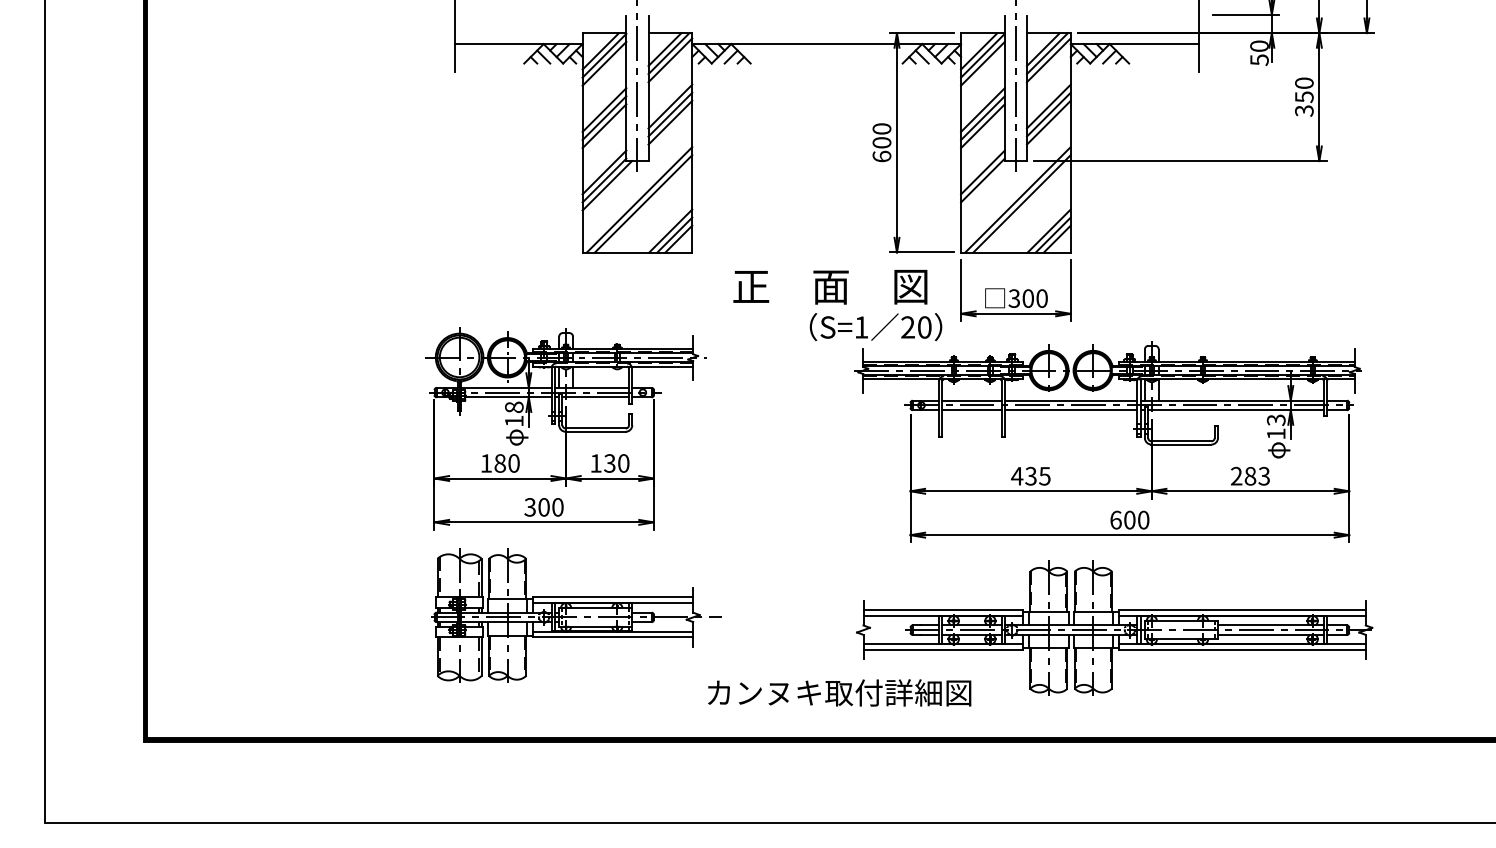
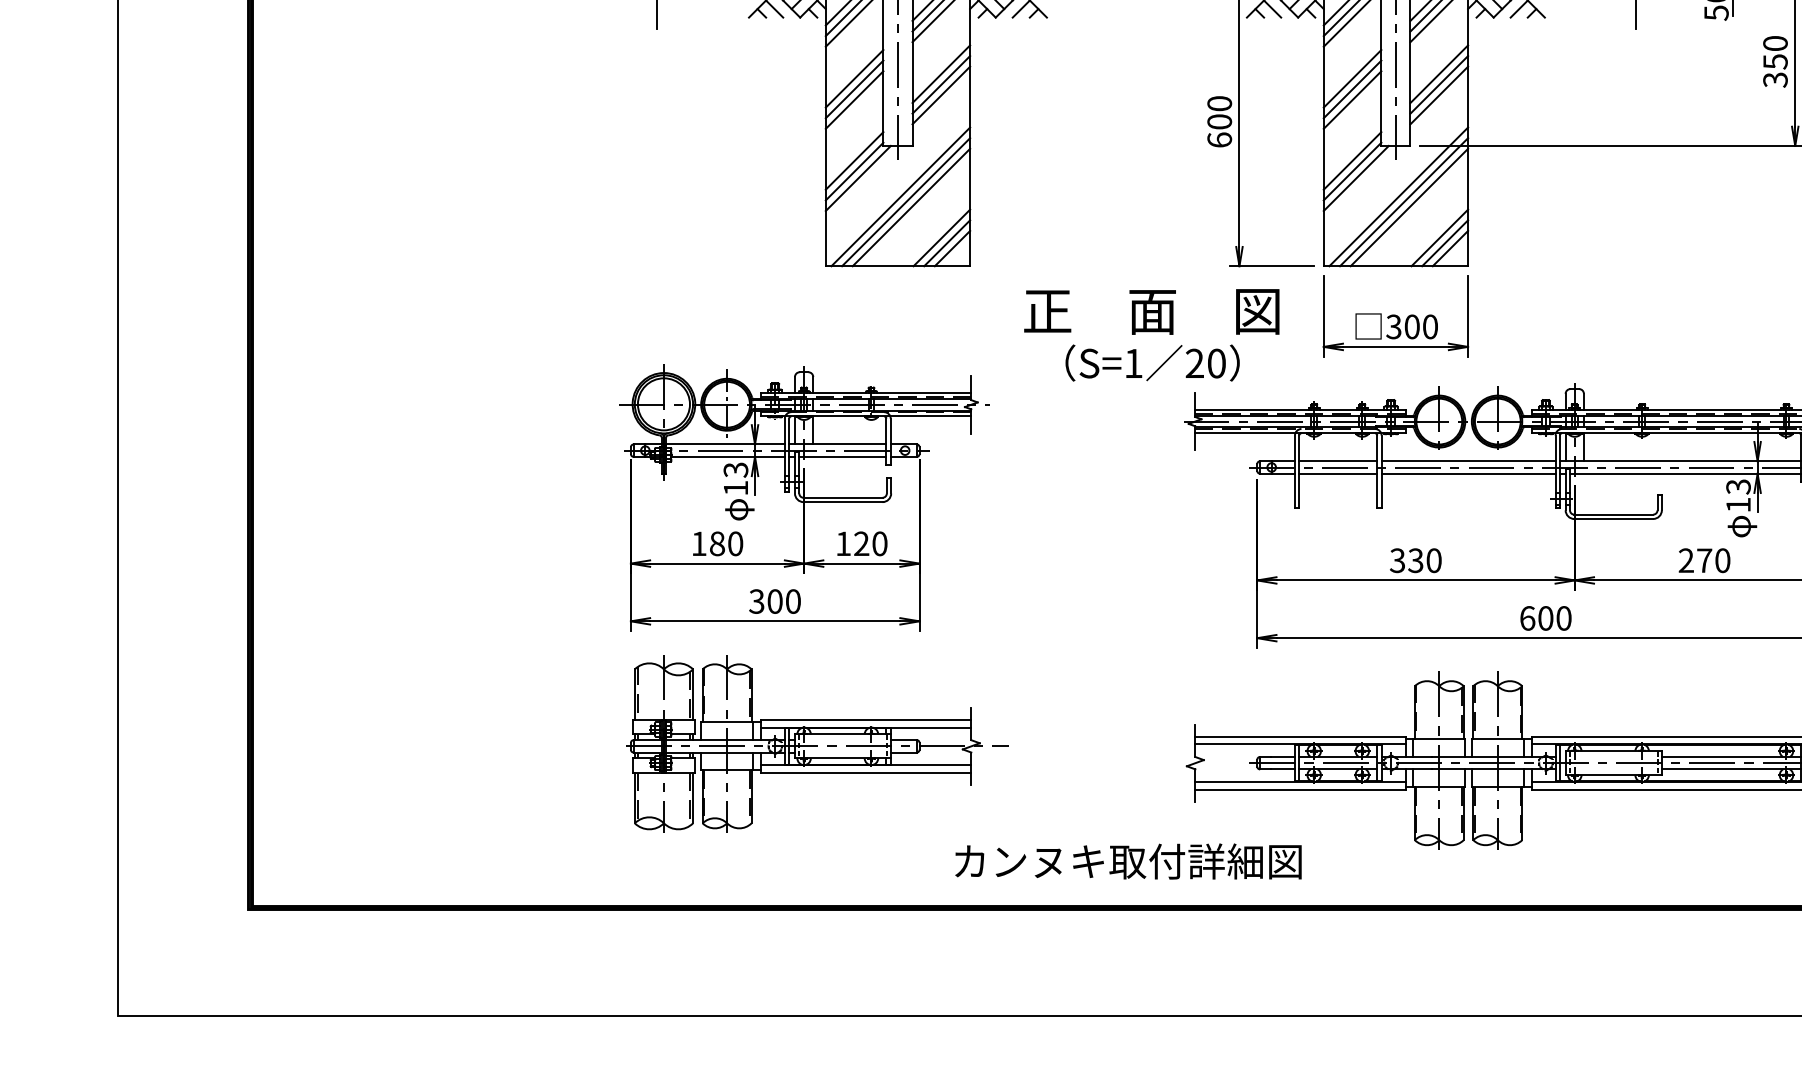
line: (985, 185) -> (1355, 178), added
line: (647, 207) -> (911, 207), added
line: (1025, 207) -> (1408, 207), added
text: (875, 327) -> (1151, 363), moved
text: (514, 407) -> (736, 470), 18 -> 13
text: (609, 463) -> (861, 543), 130 -> 120
text: (1030, 475) -> (1415, 559), 435 -> 330
text: (1257, 476) -> (1713, 560), 283 -> 270
text: (839, 692) -> (1128, 860), moved

